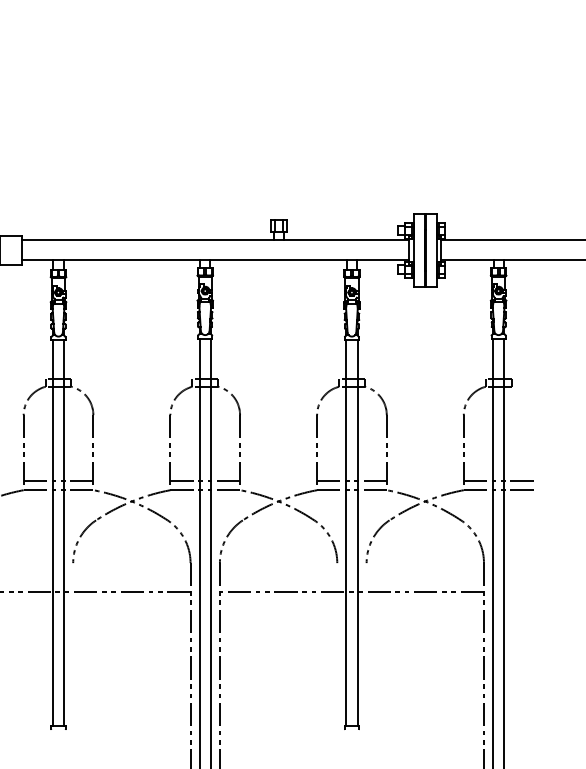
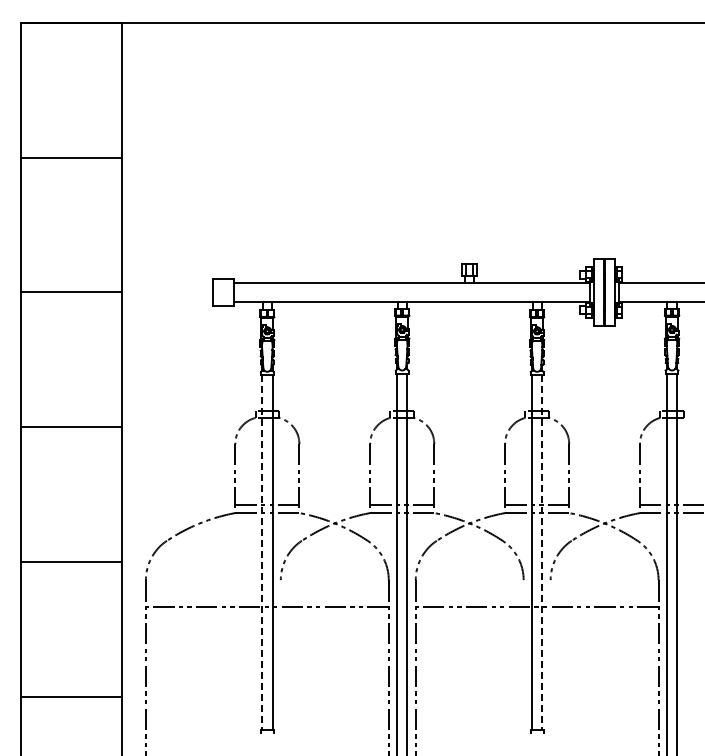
line: (53, 534) -> (262, 553), solid -> dashed
line: (357, 534) -> (542, 553), solid -> dashed

